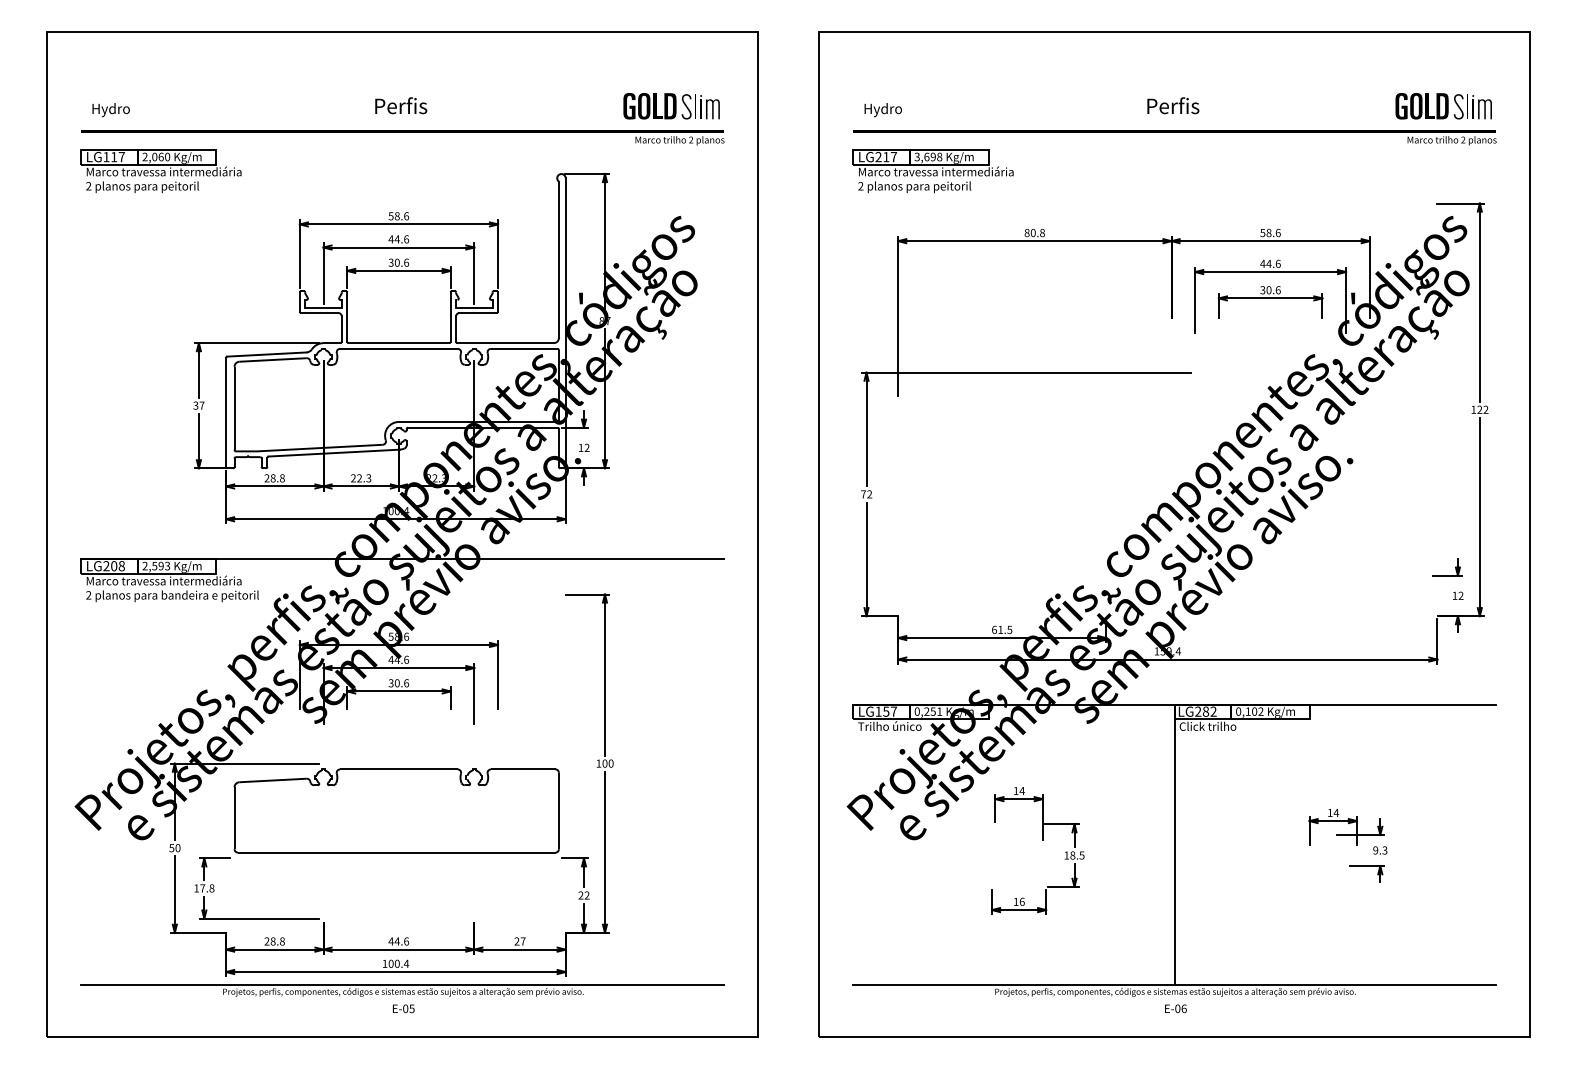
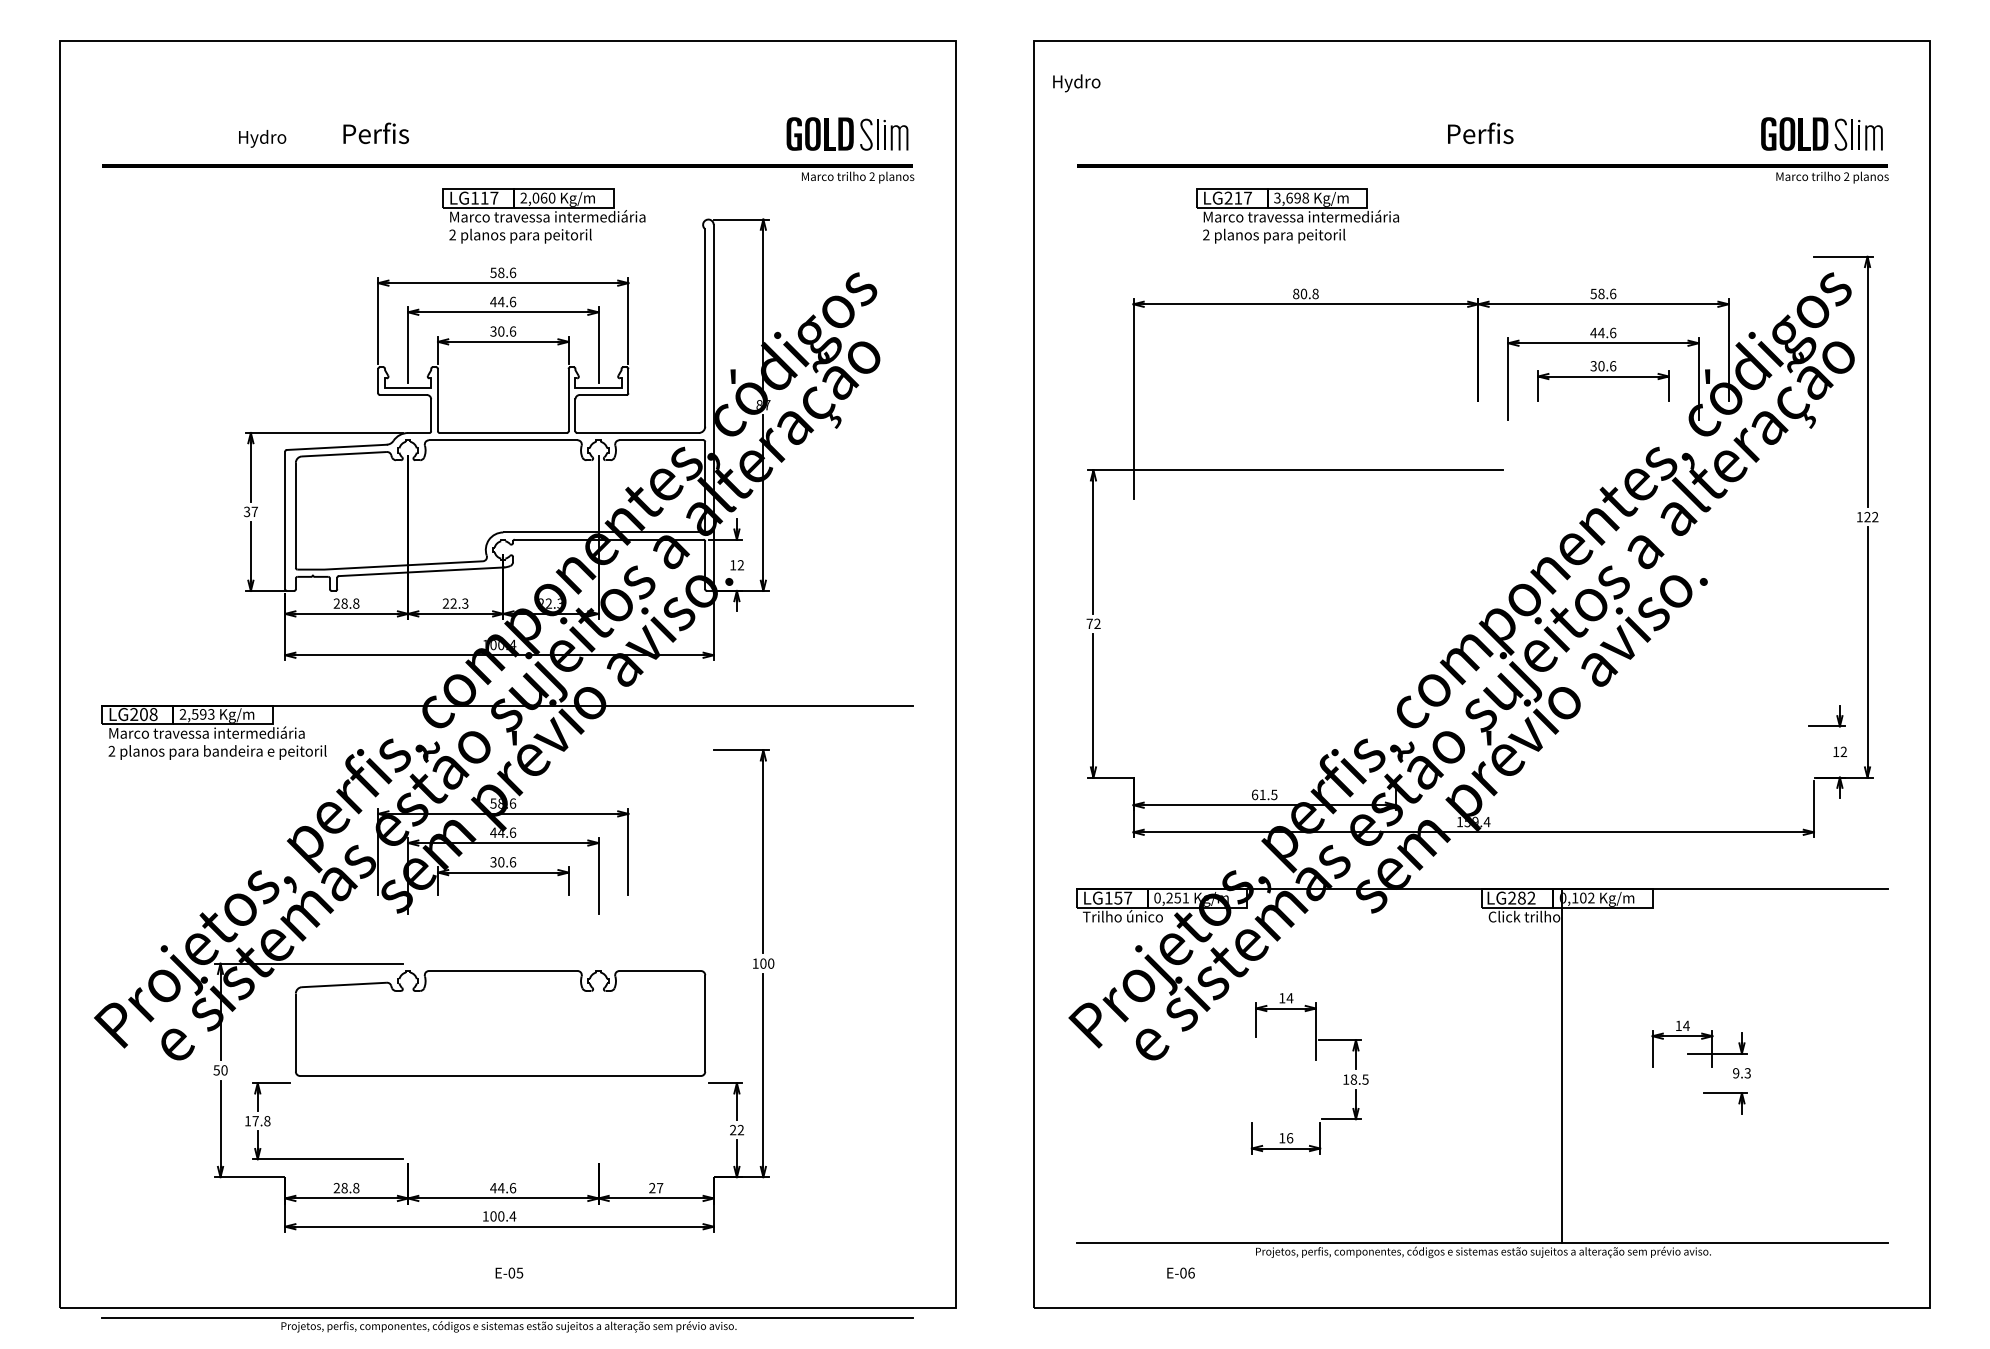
text: (401, 105) -> (376, 133), moved
text: (110, 110) -> (261, 139), moved
text: (882, 110) -> (1075, 83), moved
part: (160, 171) -> (543, 216), moved
part: (932, 171) -> (1296, 216), moved
line: (1174, 844) -> (1561, 1065), moved
part: (402, 990) -> (507, 1324), moved
text: (1175, 1008) -> (1180, 1272), moved

